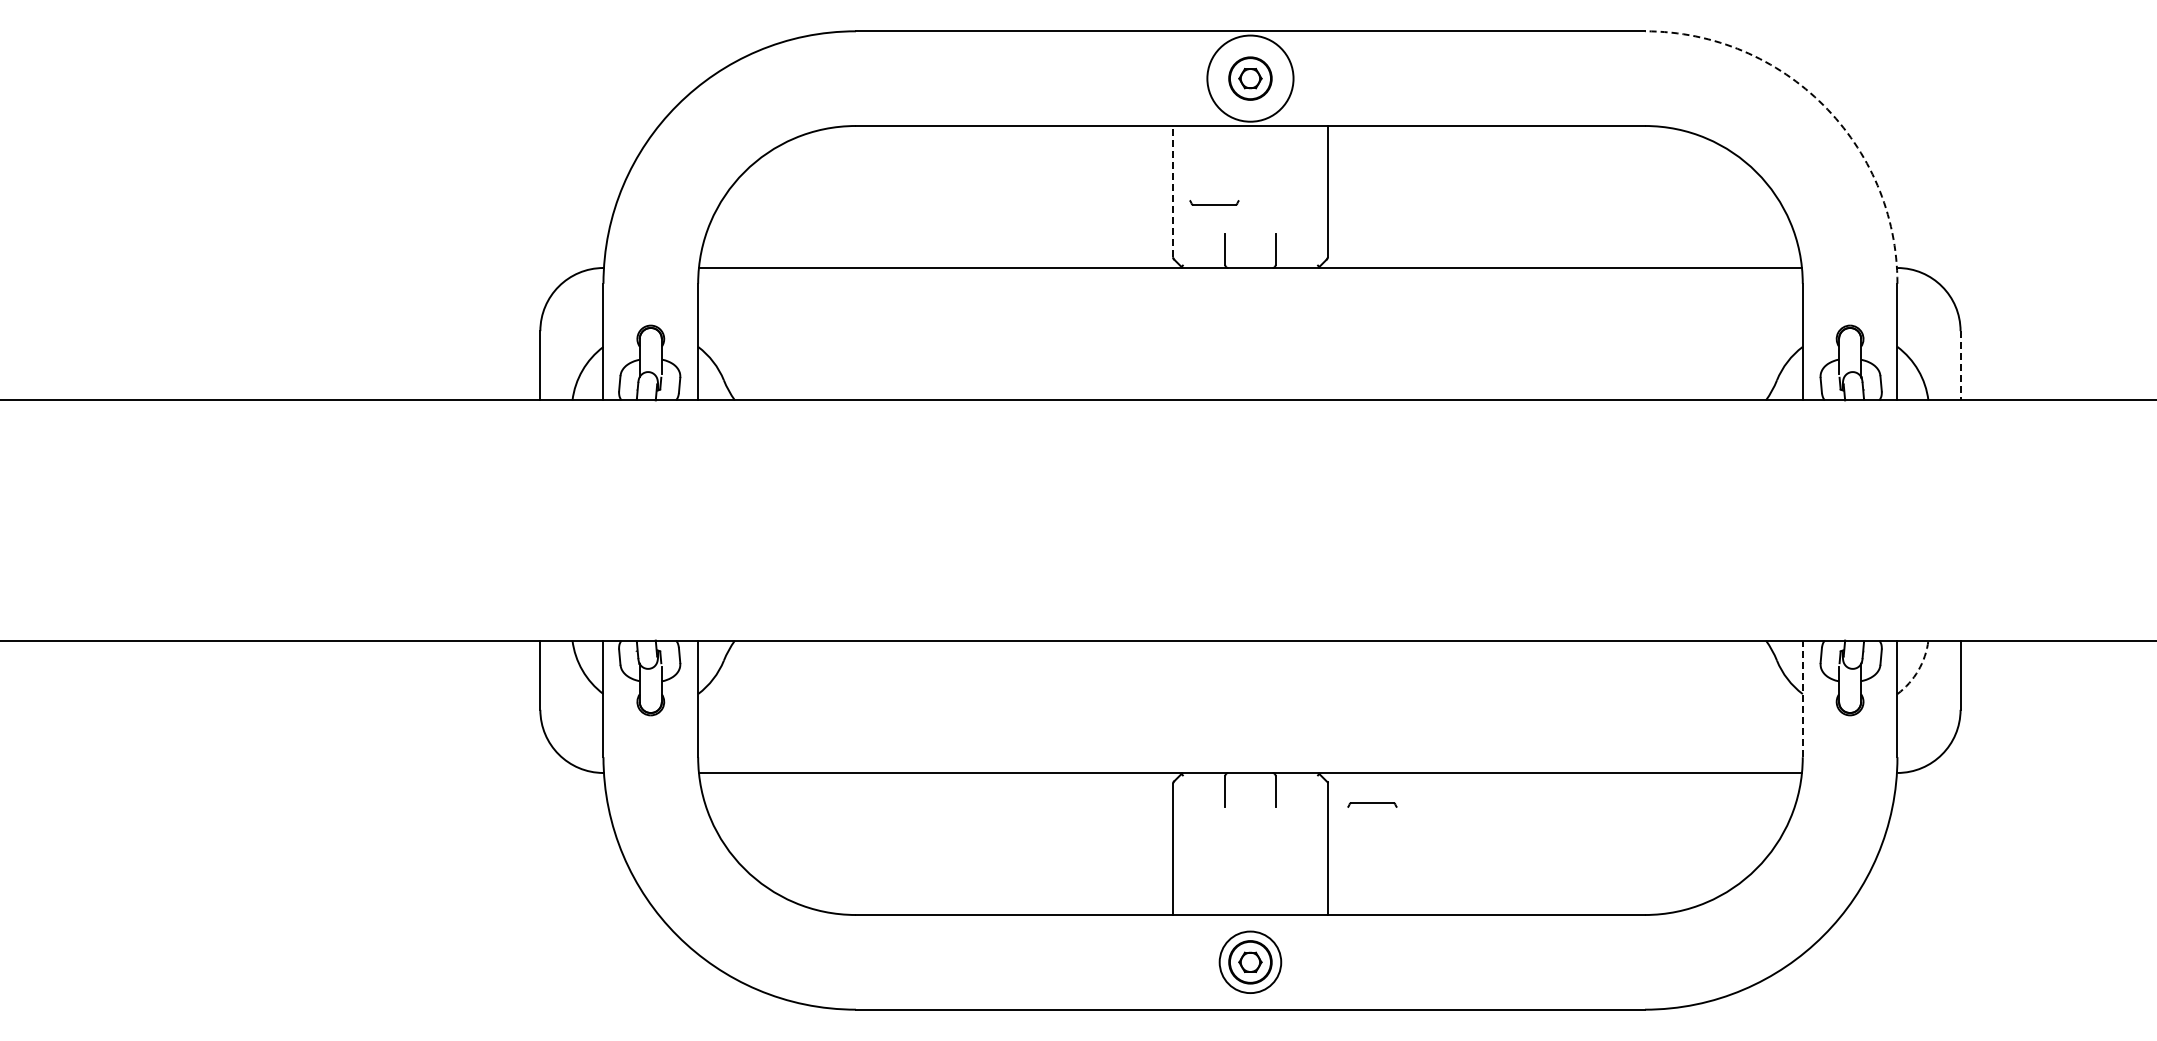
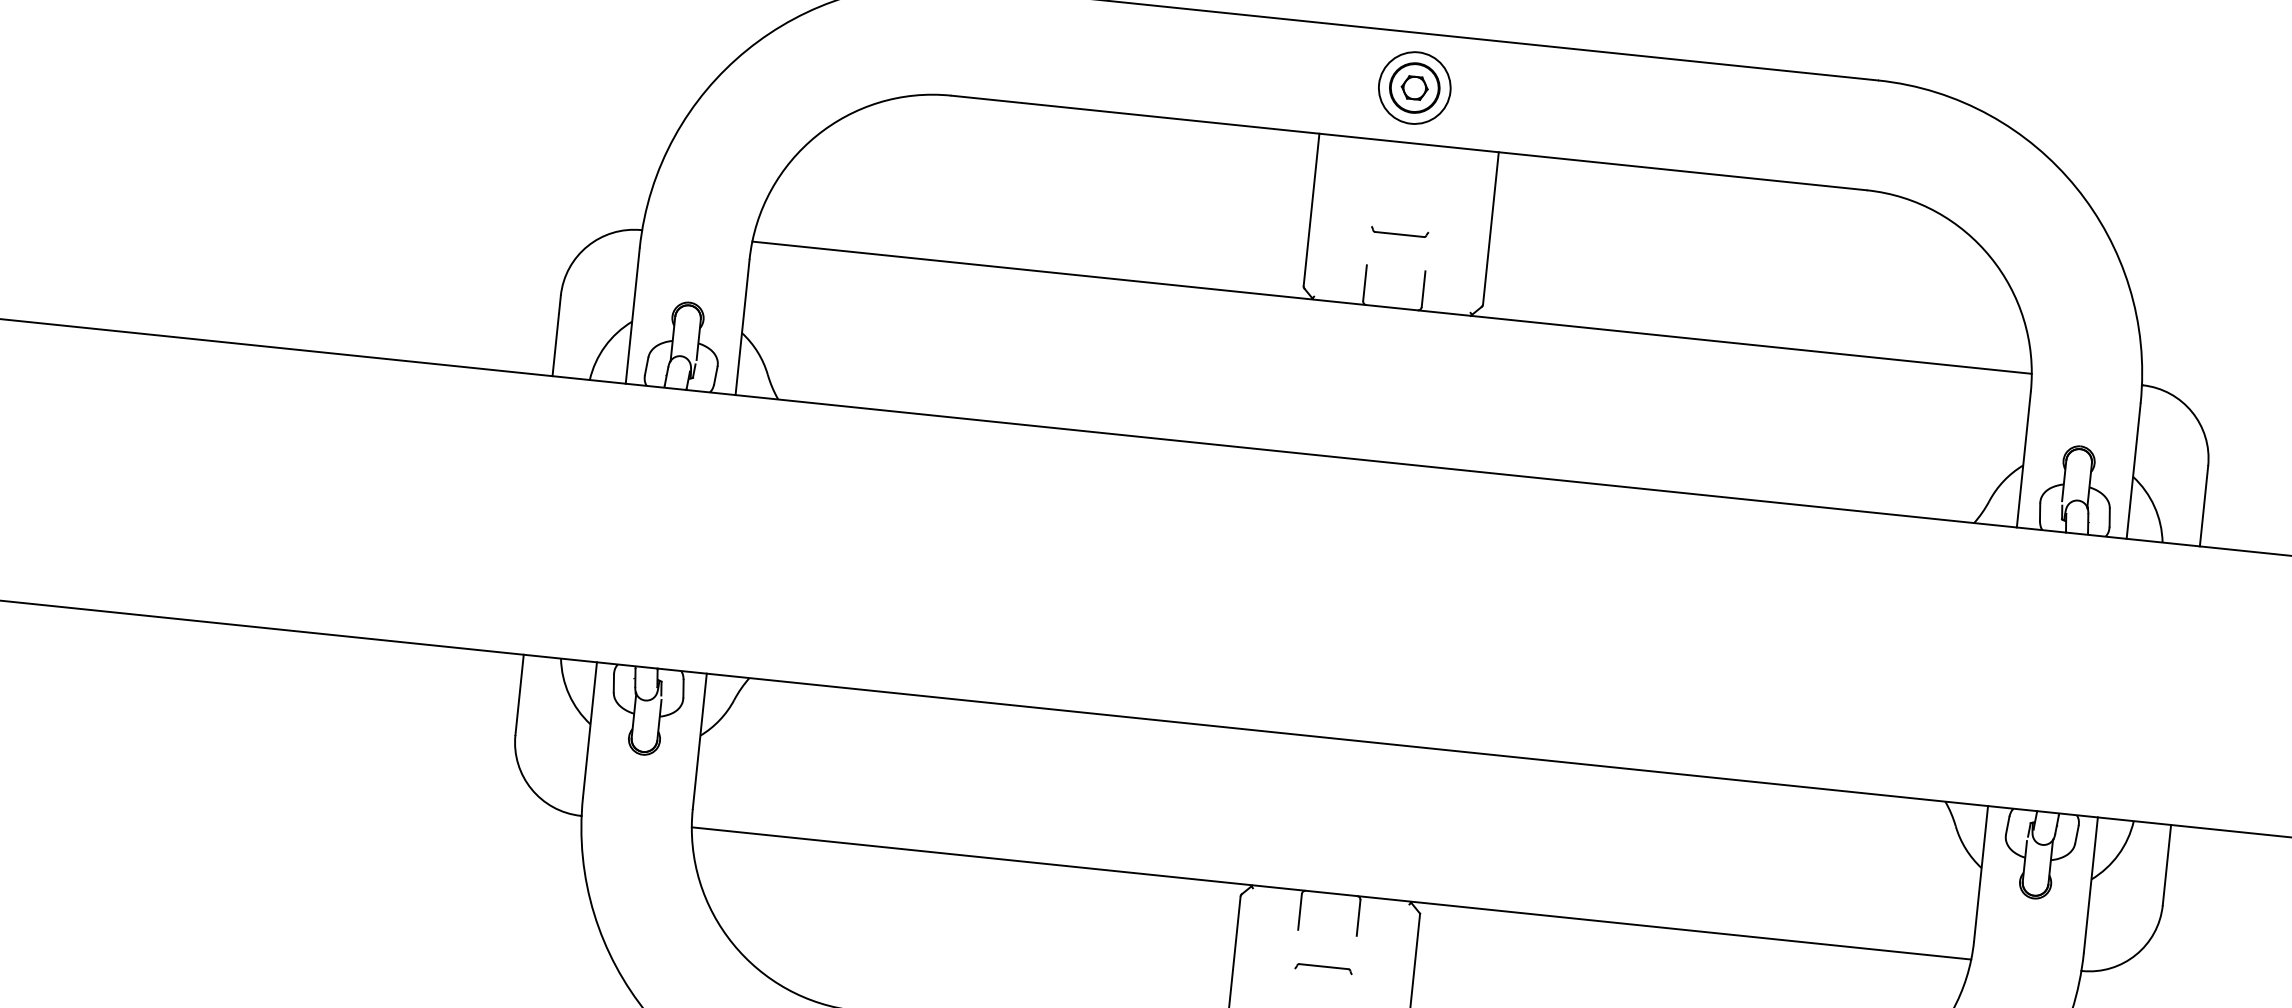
circle: (1250, 78) -> (1414, 87), size x0.71
arc: (1823, 105) -> (2076, 187), dashed -> solid
line: (1173, 191) -> (1311, 209), dashed -> solid
part: (1214, 202) -> (1399, 231), moved
line: (1960, 365) -> (2203, 505), dashed -> solid
arc: (1918, 670) -> (2118, 854), dashed -> solid
line: (1802, 698) -> (1980, 873), dashed -> solid
part: (1372, 804) -> (1323, 968), moved

